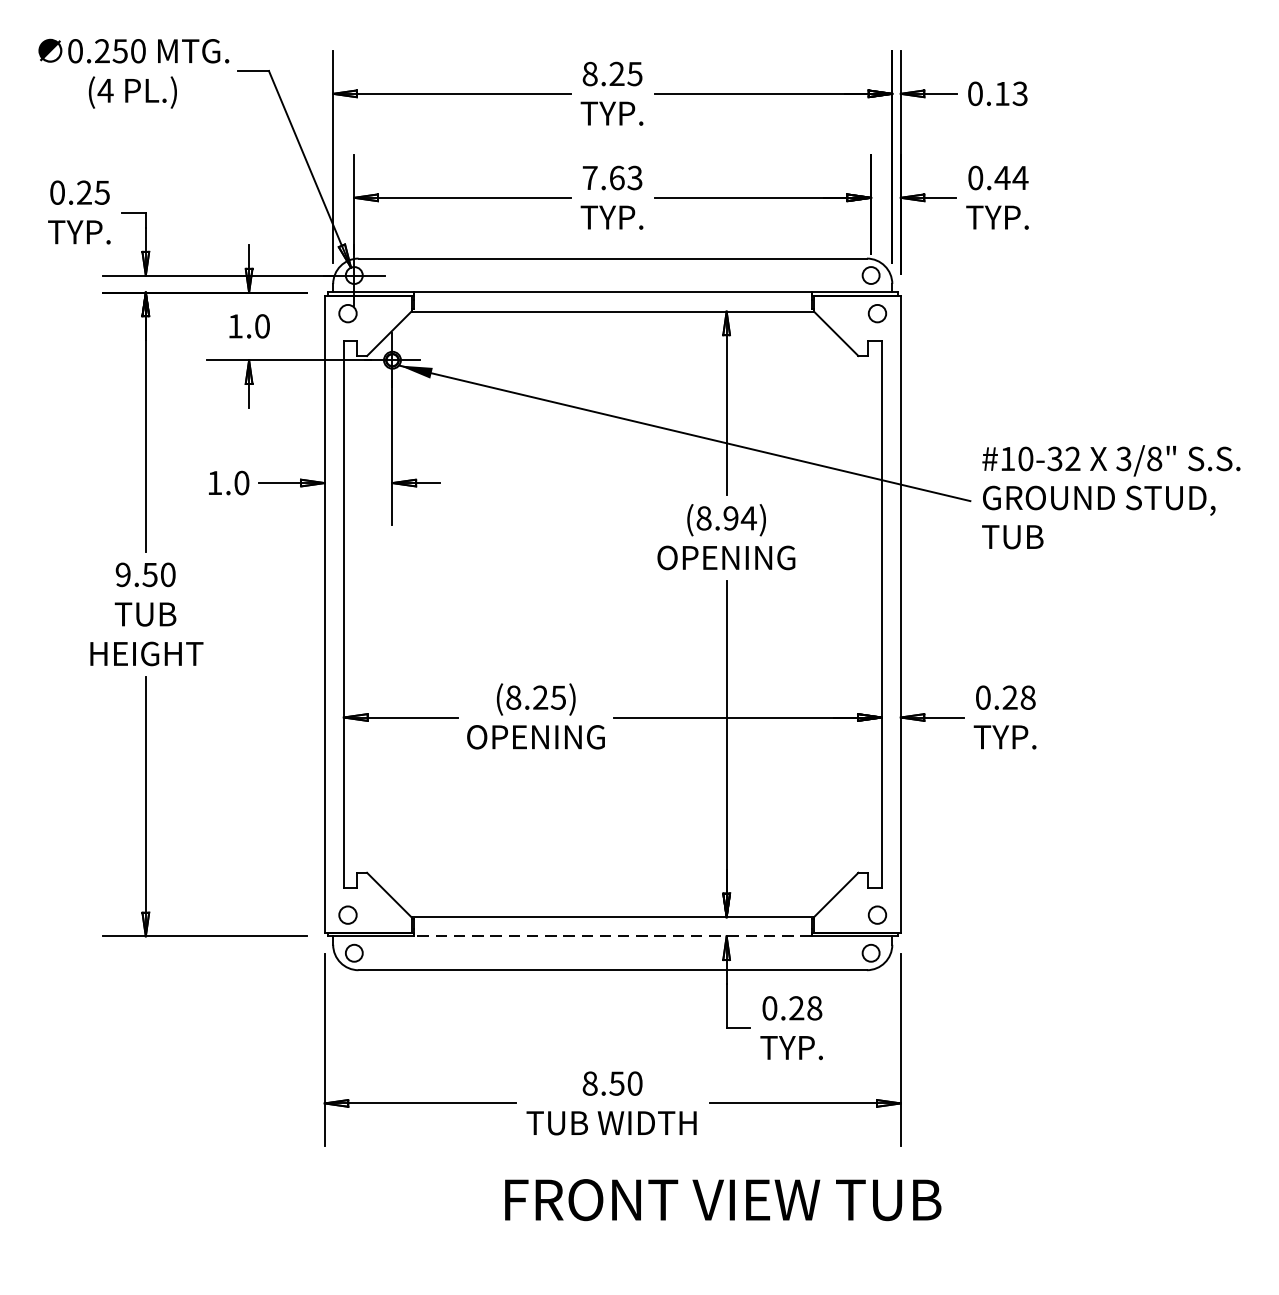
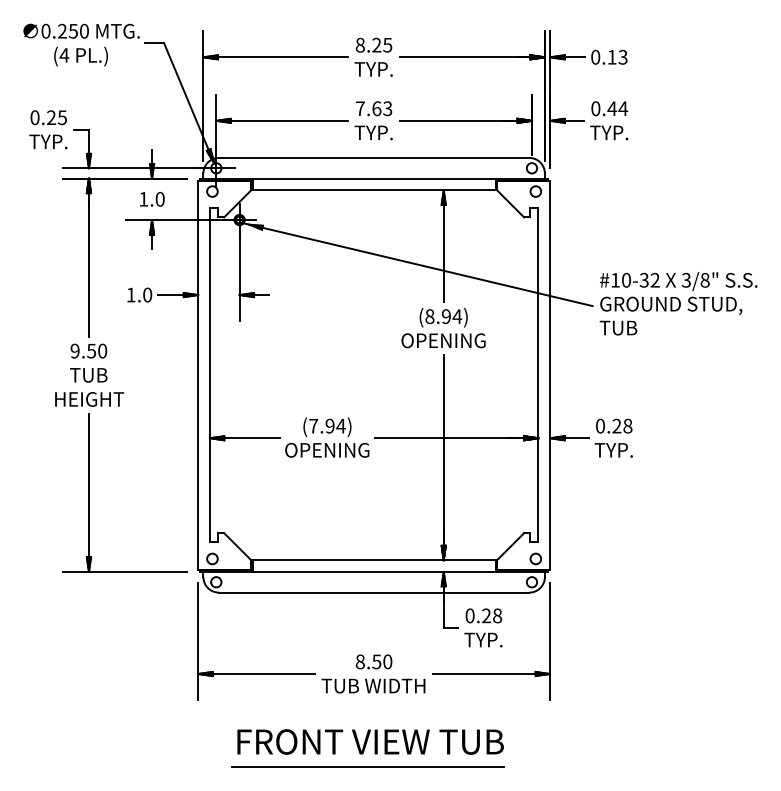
text: (536, 696) -> (327, 425), (8.25) -> (7.94)
line: (613, 935) -> (374, 571), dashed -> solid
text: (722, 1199) -> (370, 741), moved
line: (601, 1254) -> (367, 766), added

